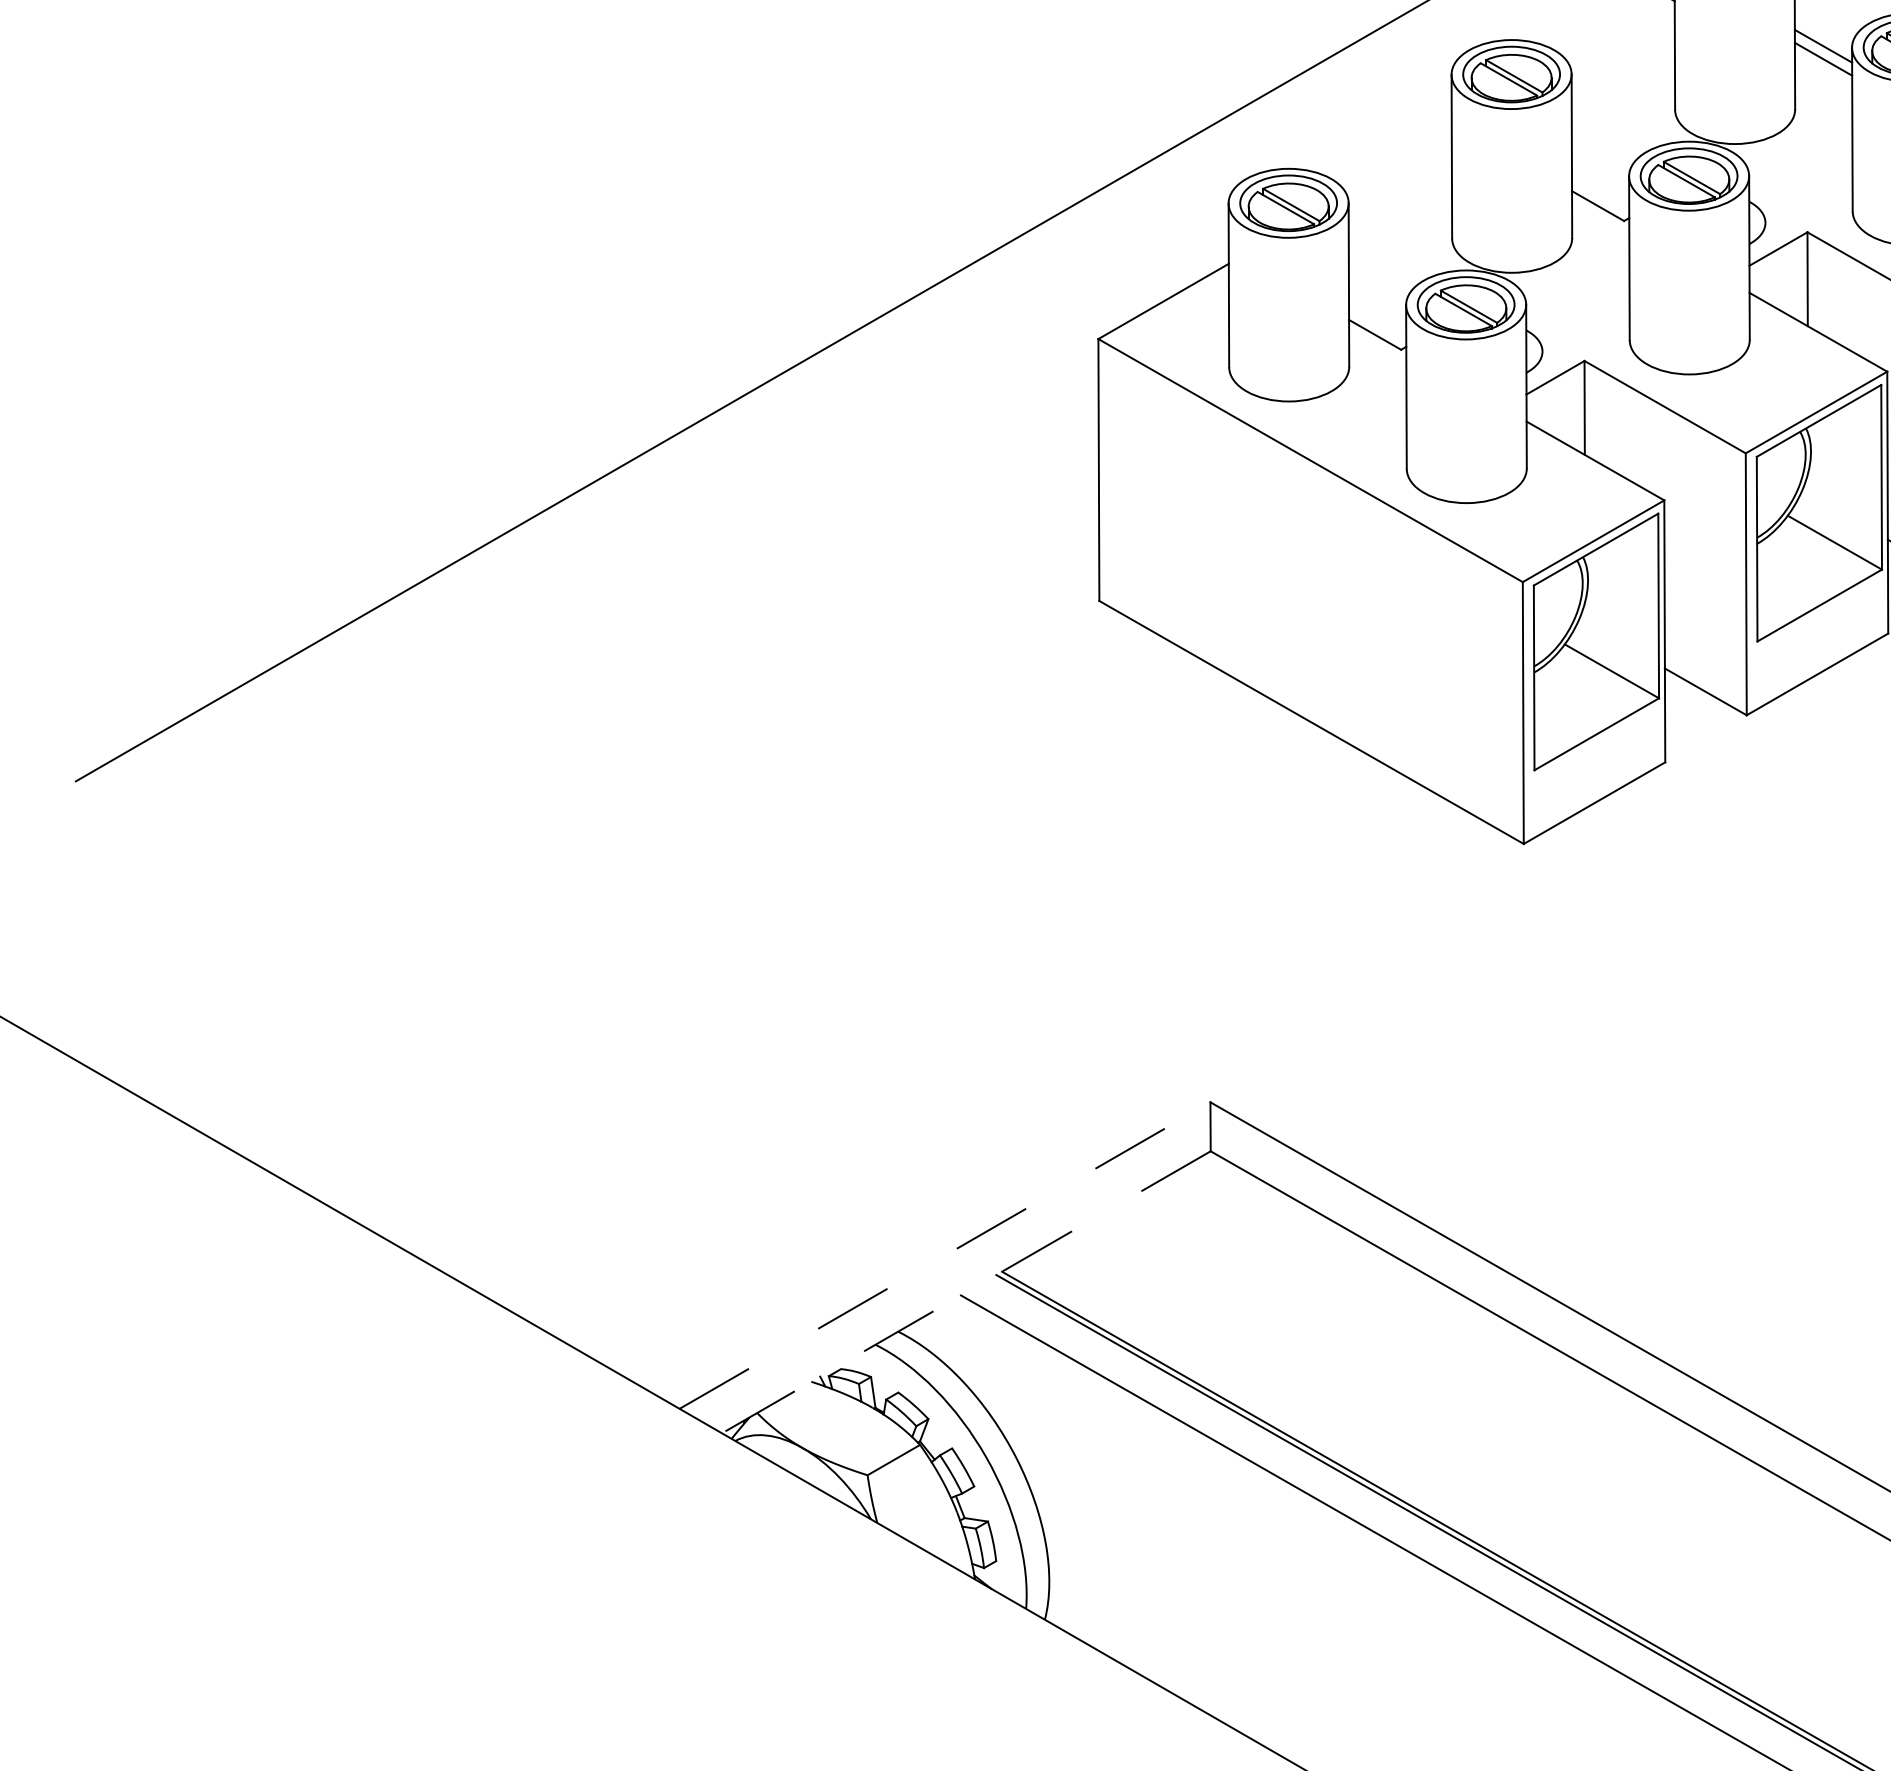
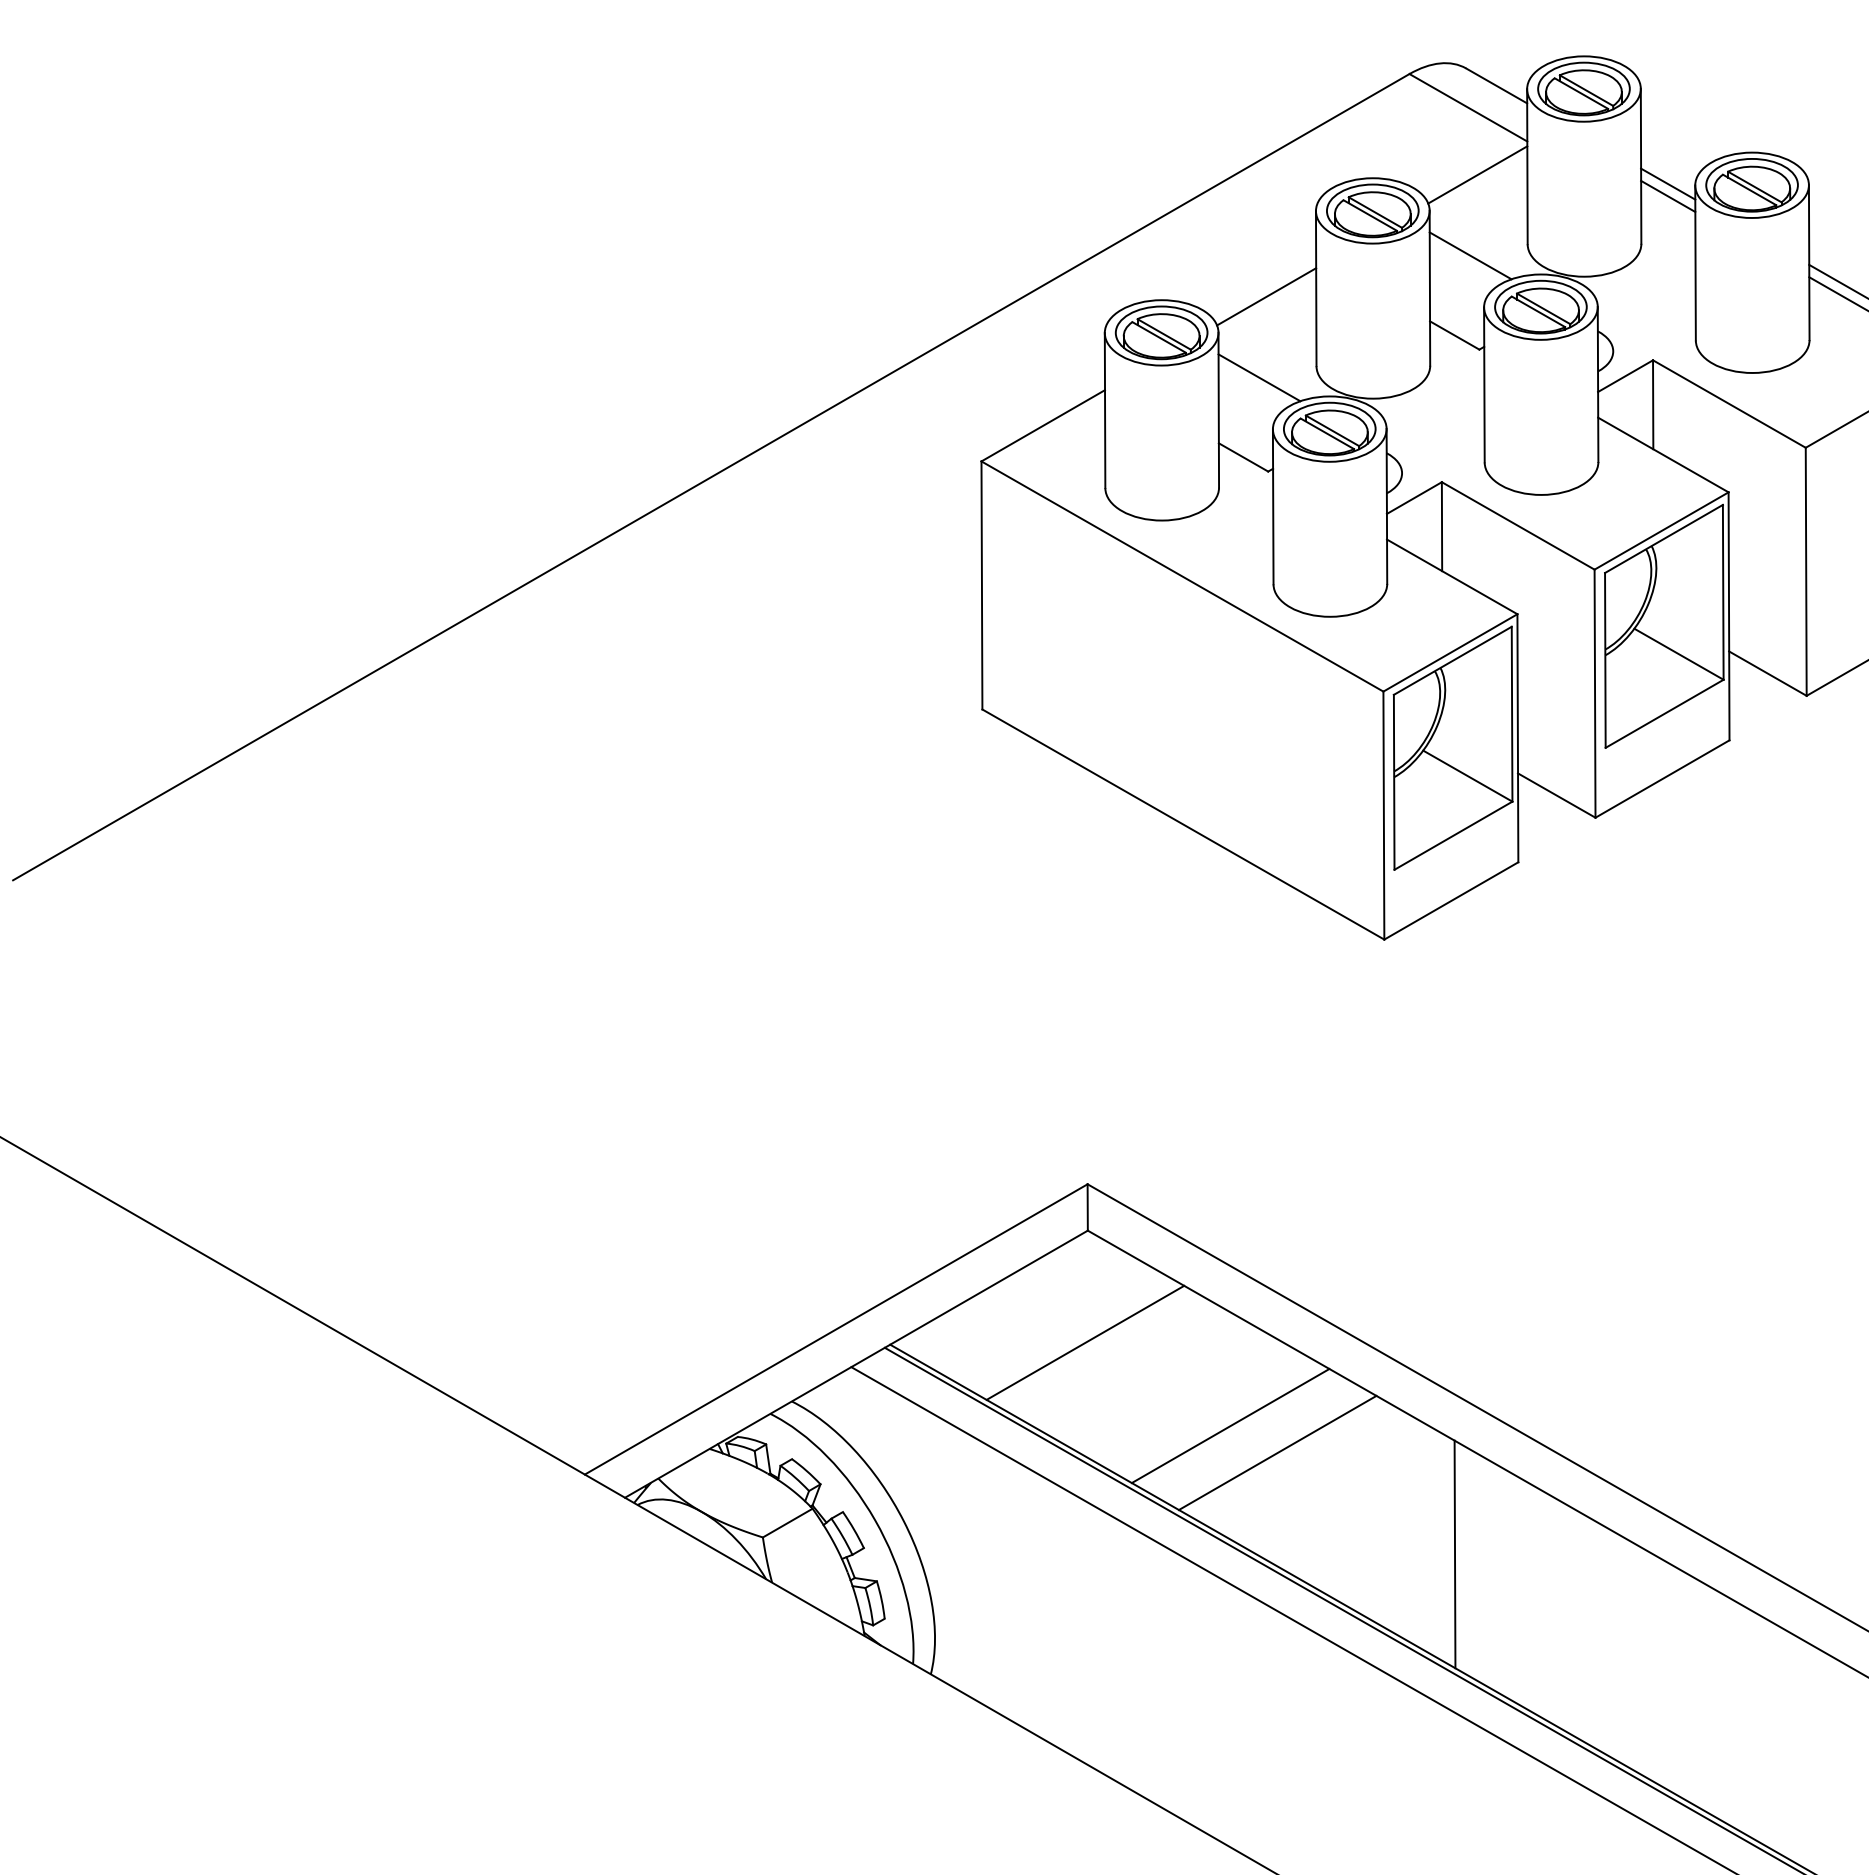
line: (1622, 36) -> (1477, 174), added
line: (1614, 121) -> (1470, 255), added
line: (1399, 164) -> (1266, 296), added
line: (1391, 250) -> (1259, 377), added
line: (945, 1255) -> (836, 1329), dashed -> solid
line: (1208, 1269) -> (1085, 1342), added
line: (966, 1292) -> (856, 1364), dashed -> solid
line: (1361, 1357) -> (1230, 1425), added
line: (1410, 1385) -> (1277, 1452), added
line: (1597, 1493) -> (1454, 1554), added

